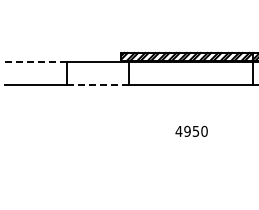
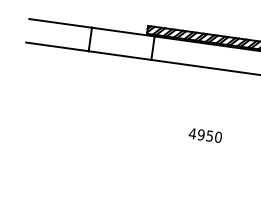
line: (36, 62) -> (60, 23), dashed -> solid
line: (98, 85) -> (120, 55), dashed -> solid
text: (191, 130) -> (205, 134), moved

